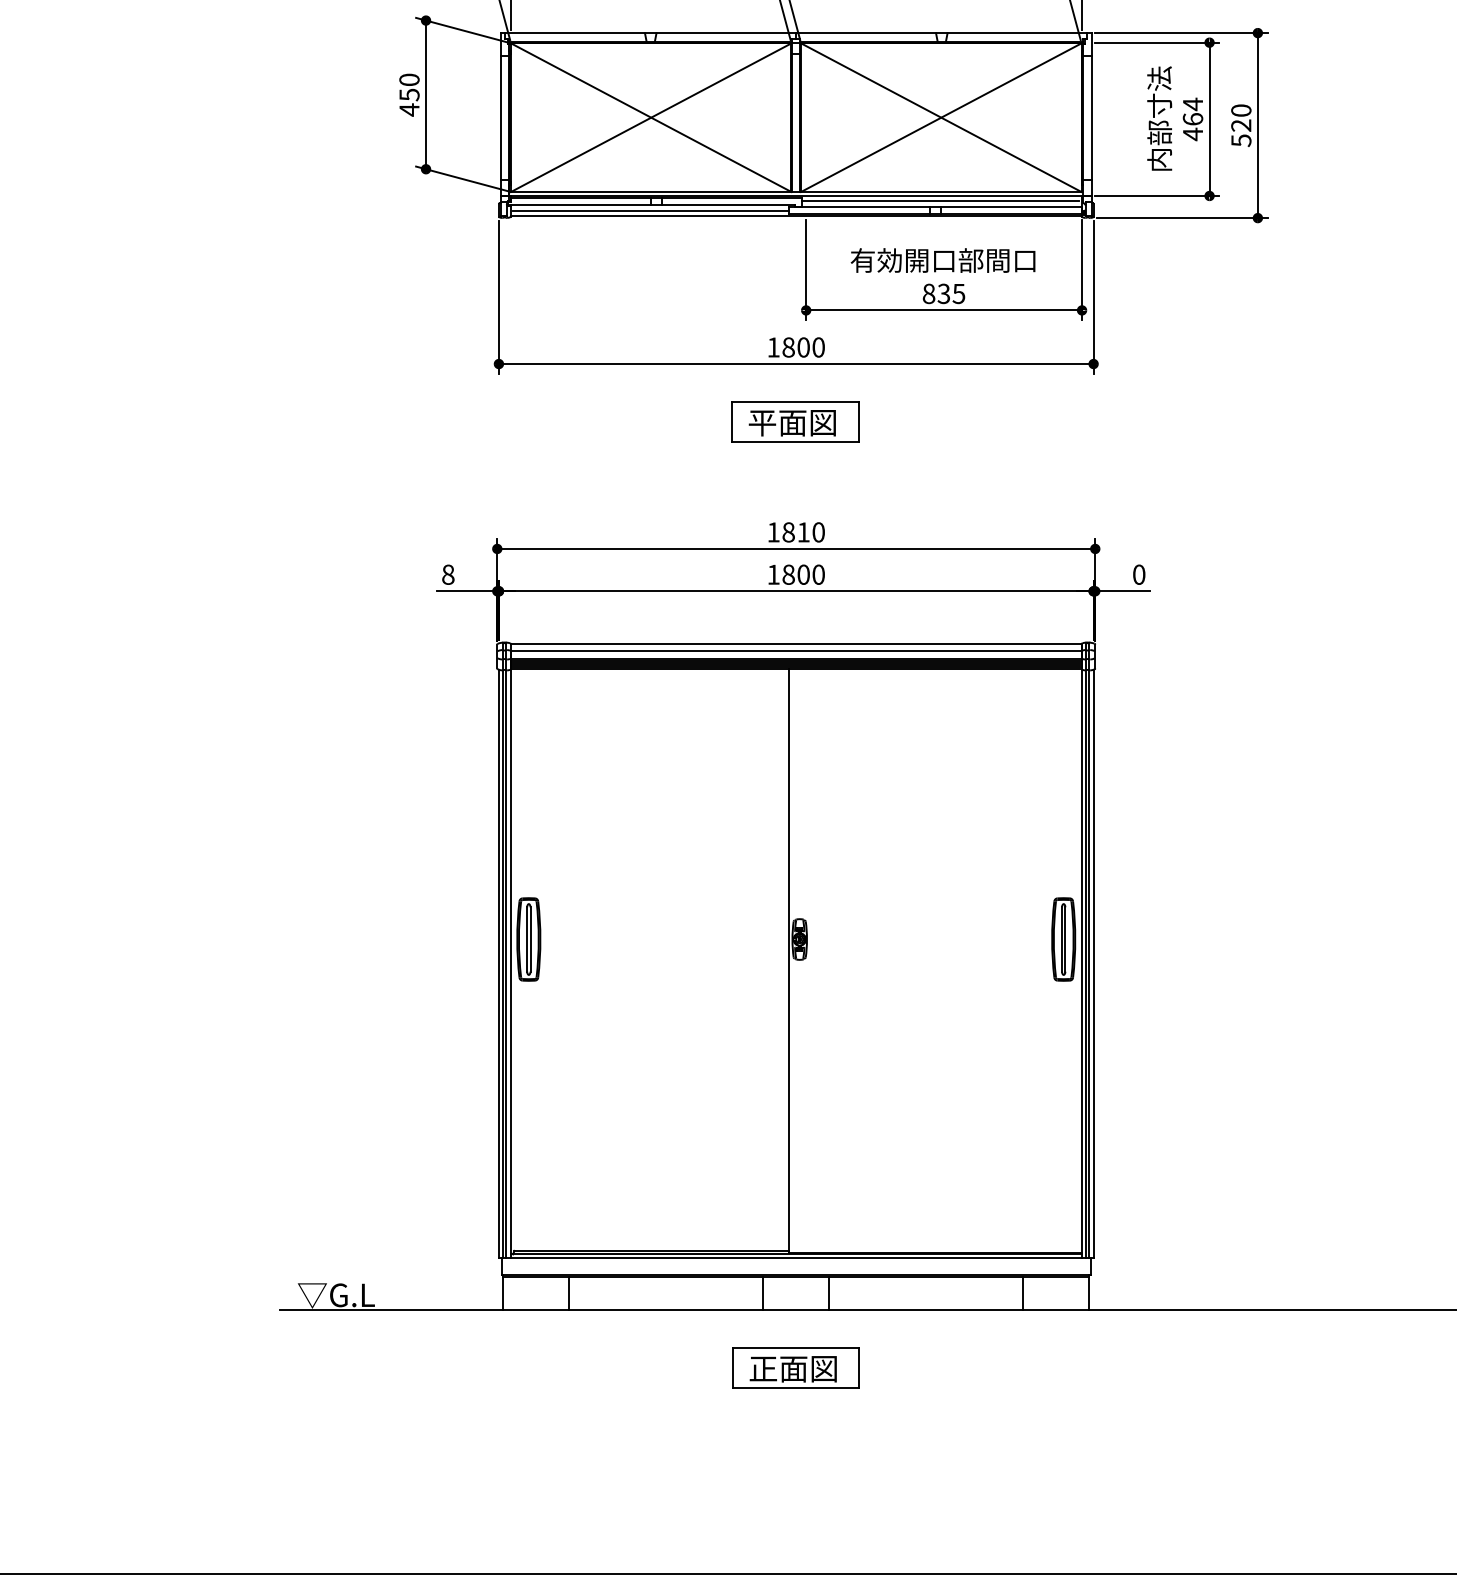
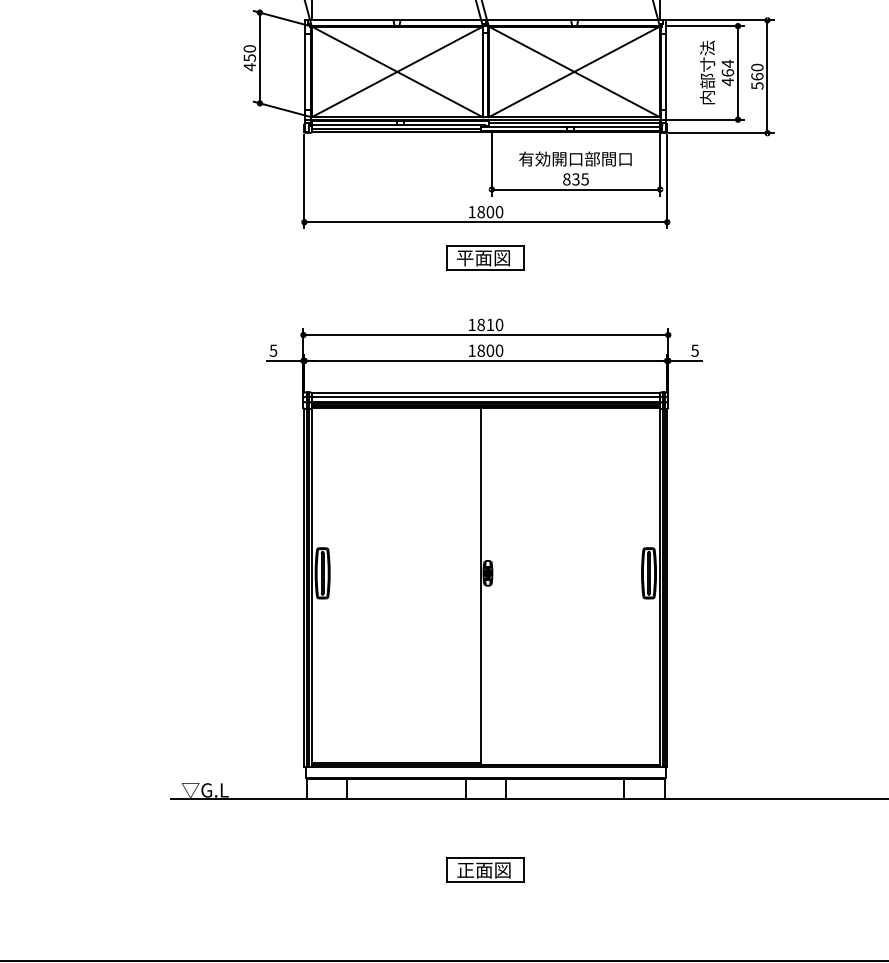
text: (1241, 125) -> (757, 76), 520 -> 560
text: (448, 574) -> (273, 350), 8 -> 5
text: (1138, 574) -> (694, 350), 0 -> 5
part: (795, 1367) -> (485, 869), moved

